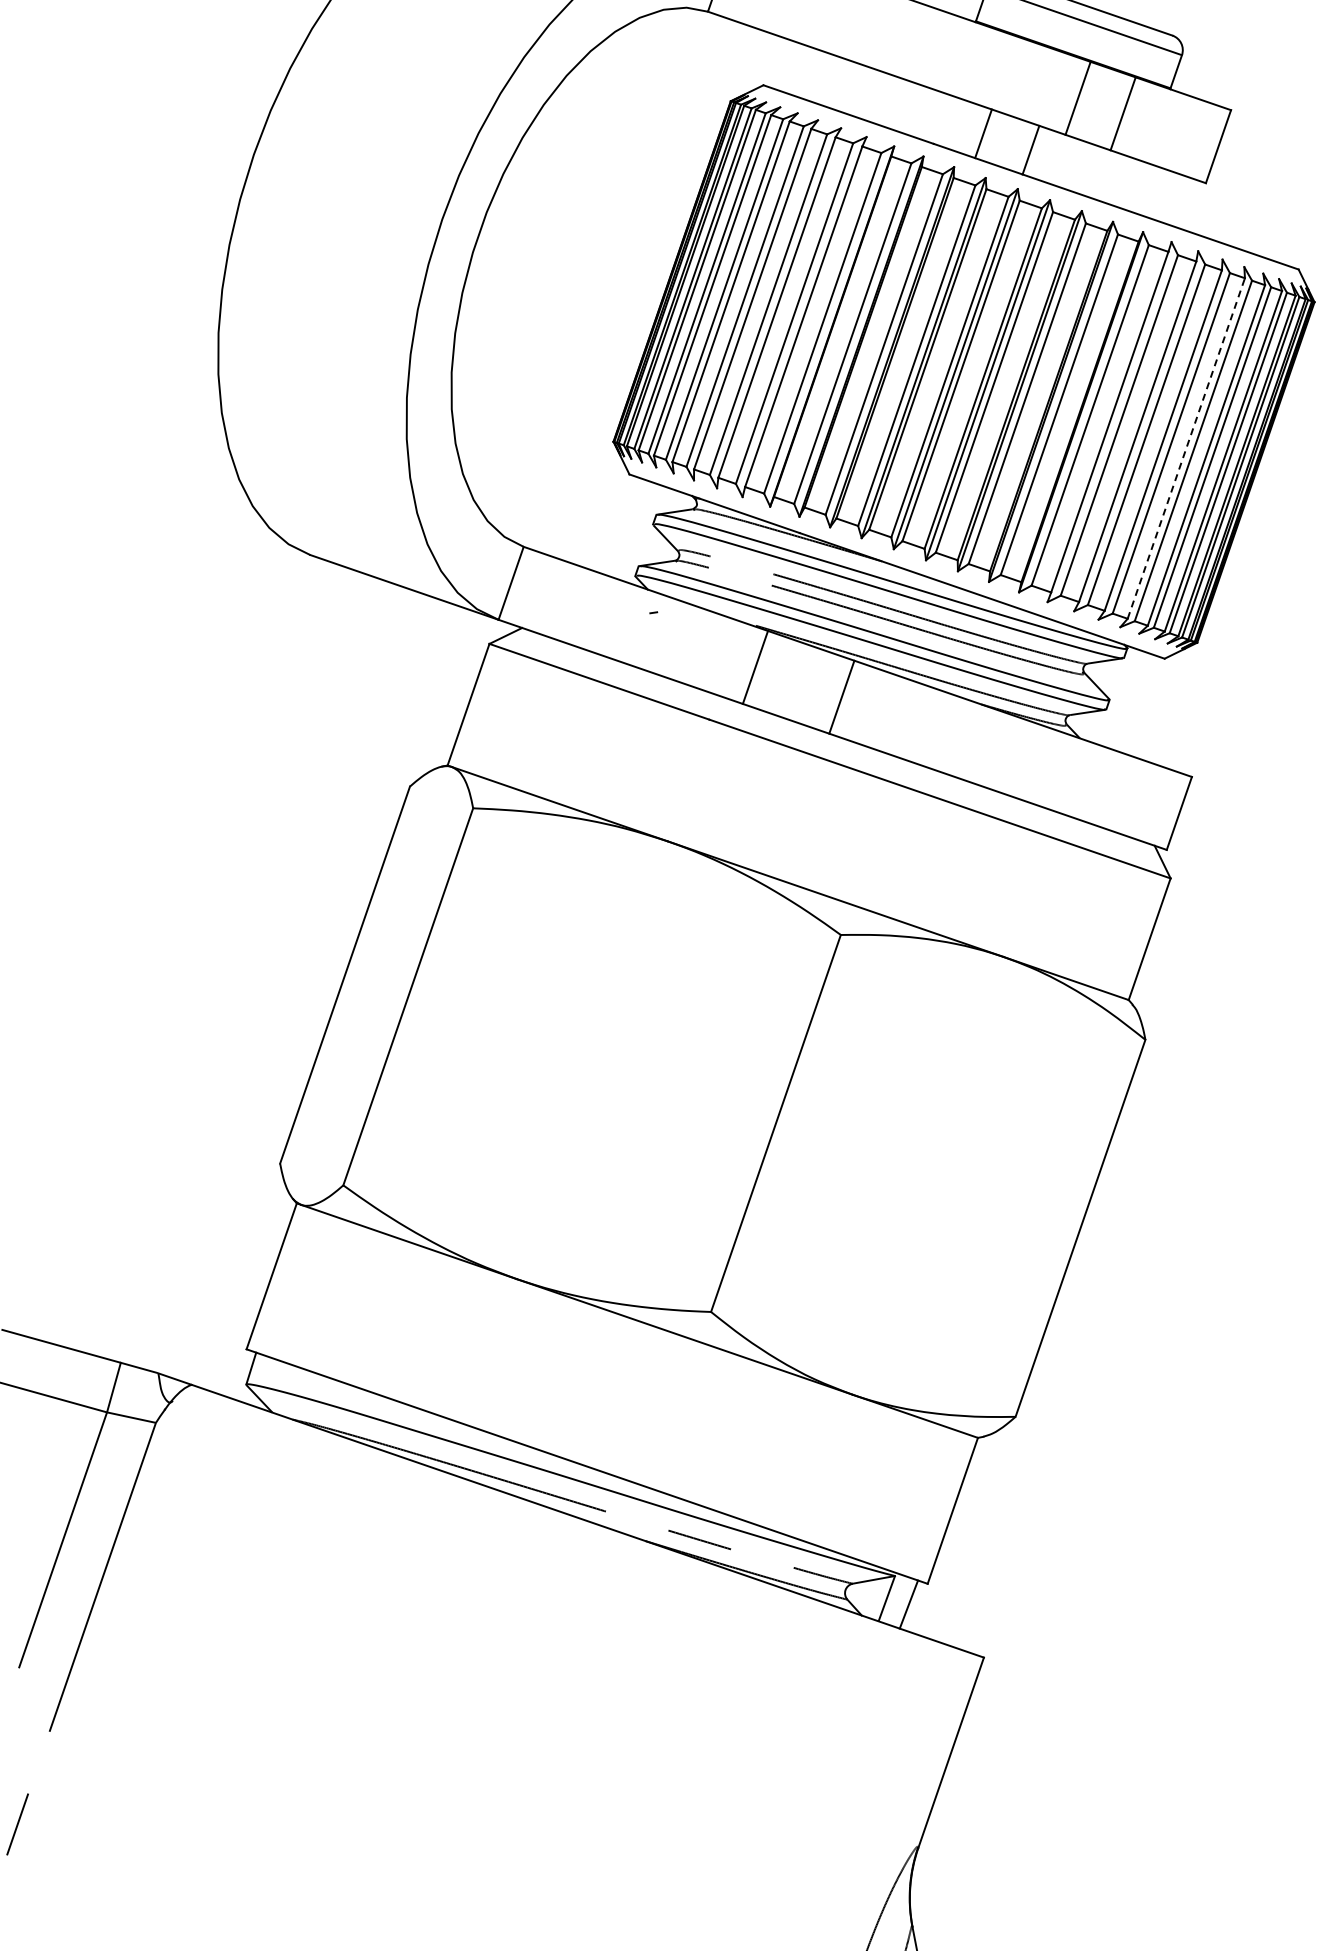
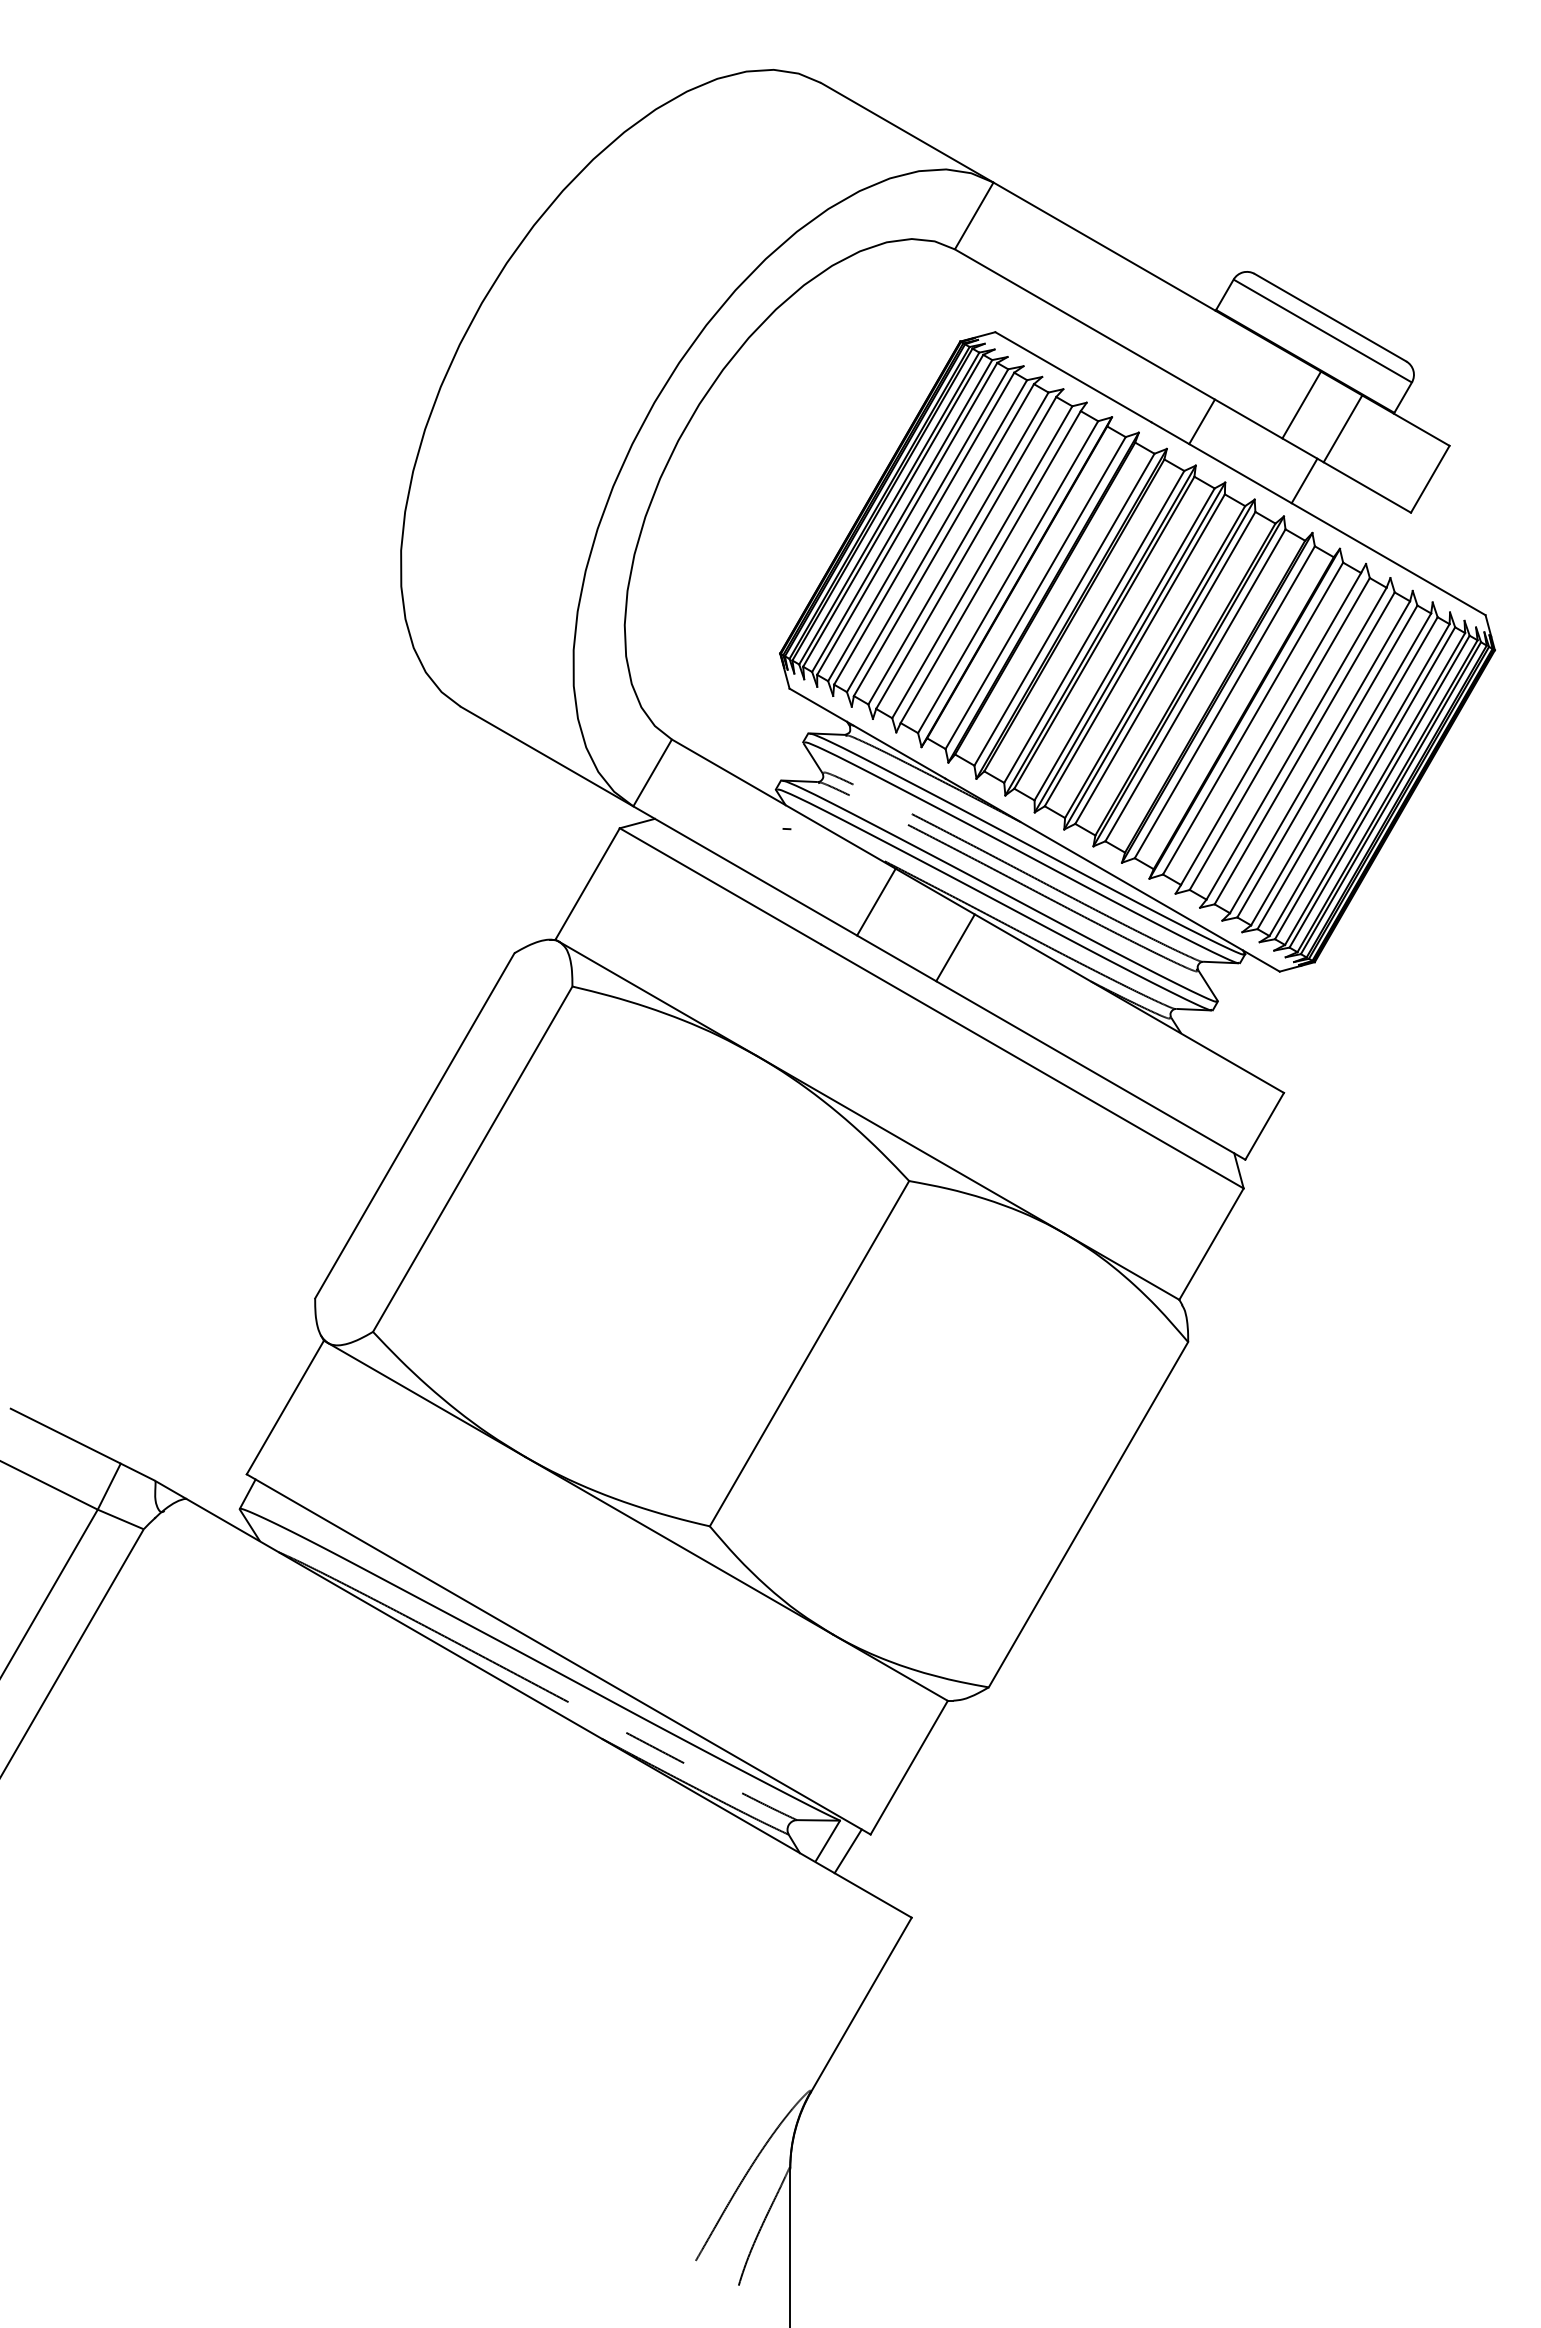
line: (1030, 149) -> (1304, 480), moved
line: (1186, 448) -> (1341, 769), dashed -> solid

